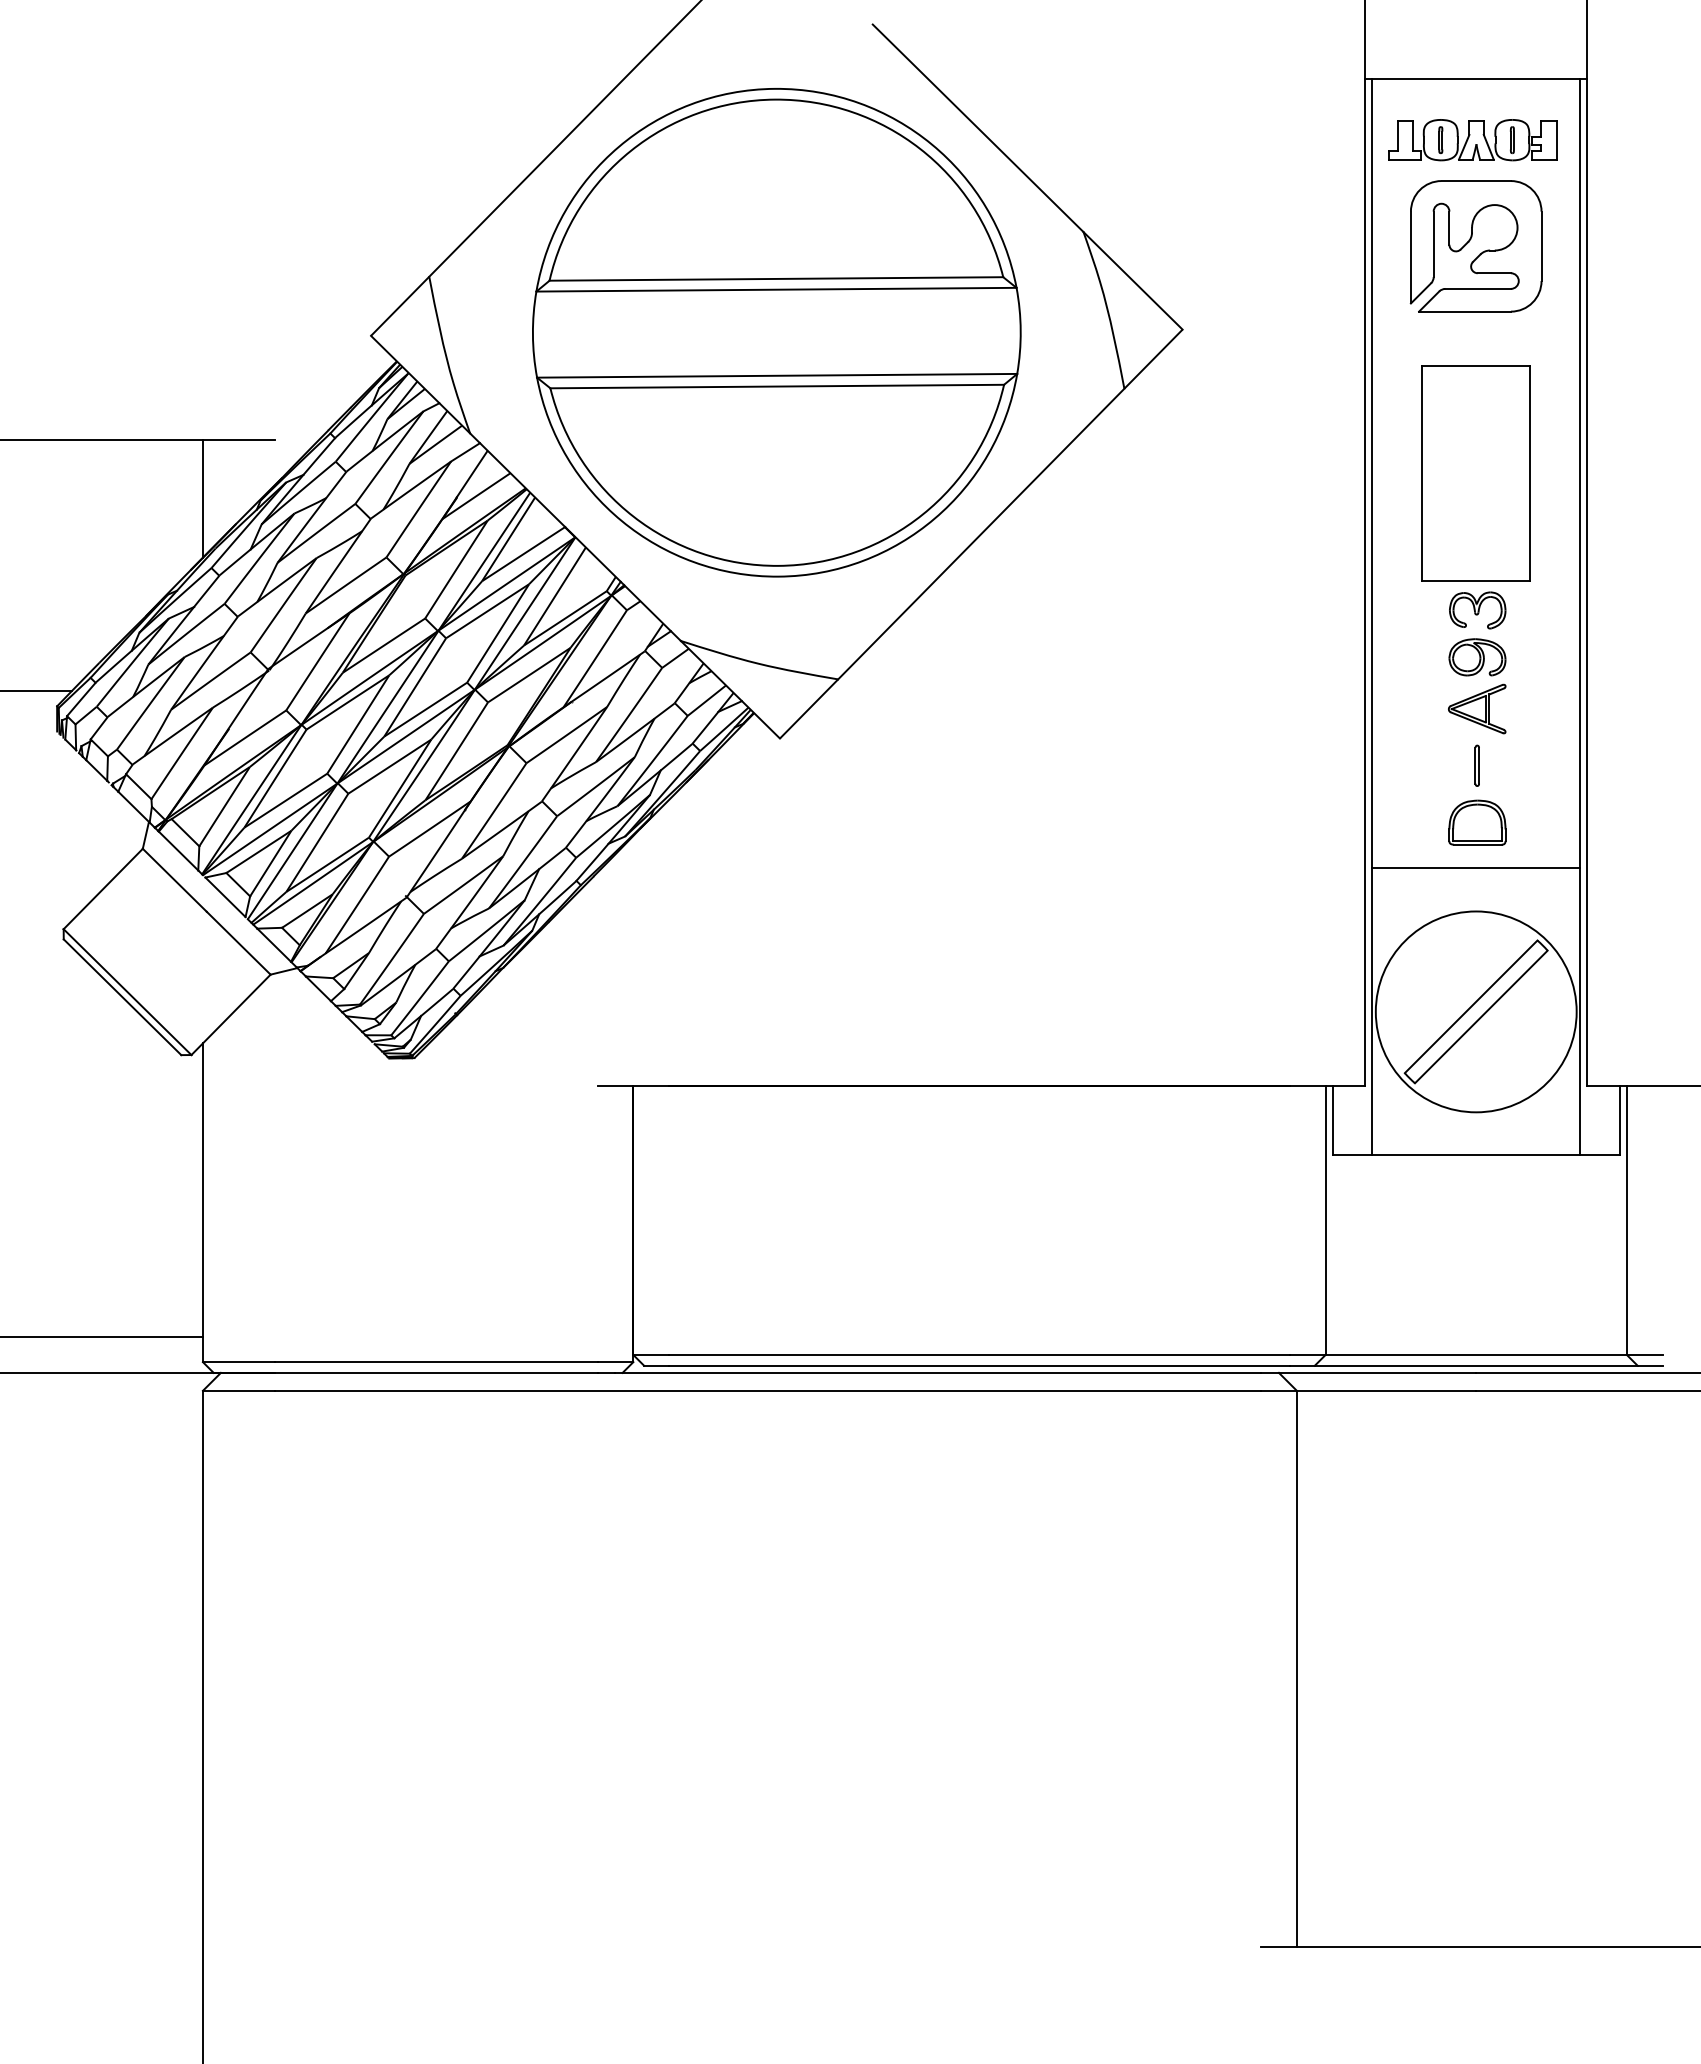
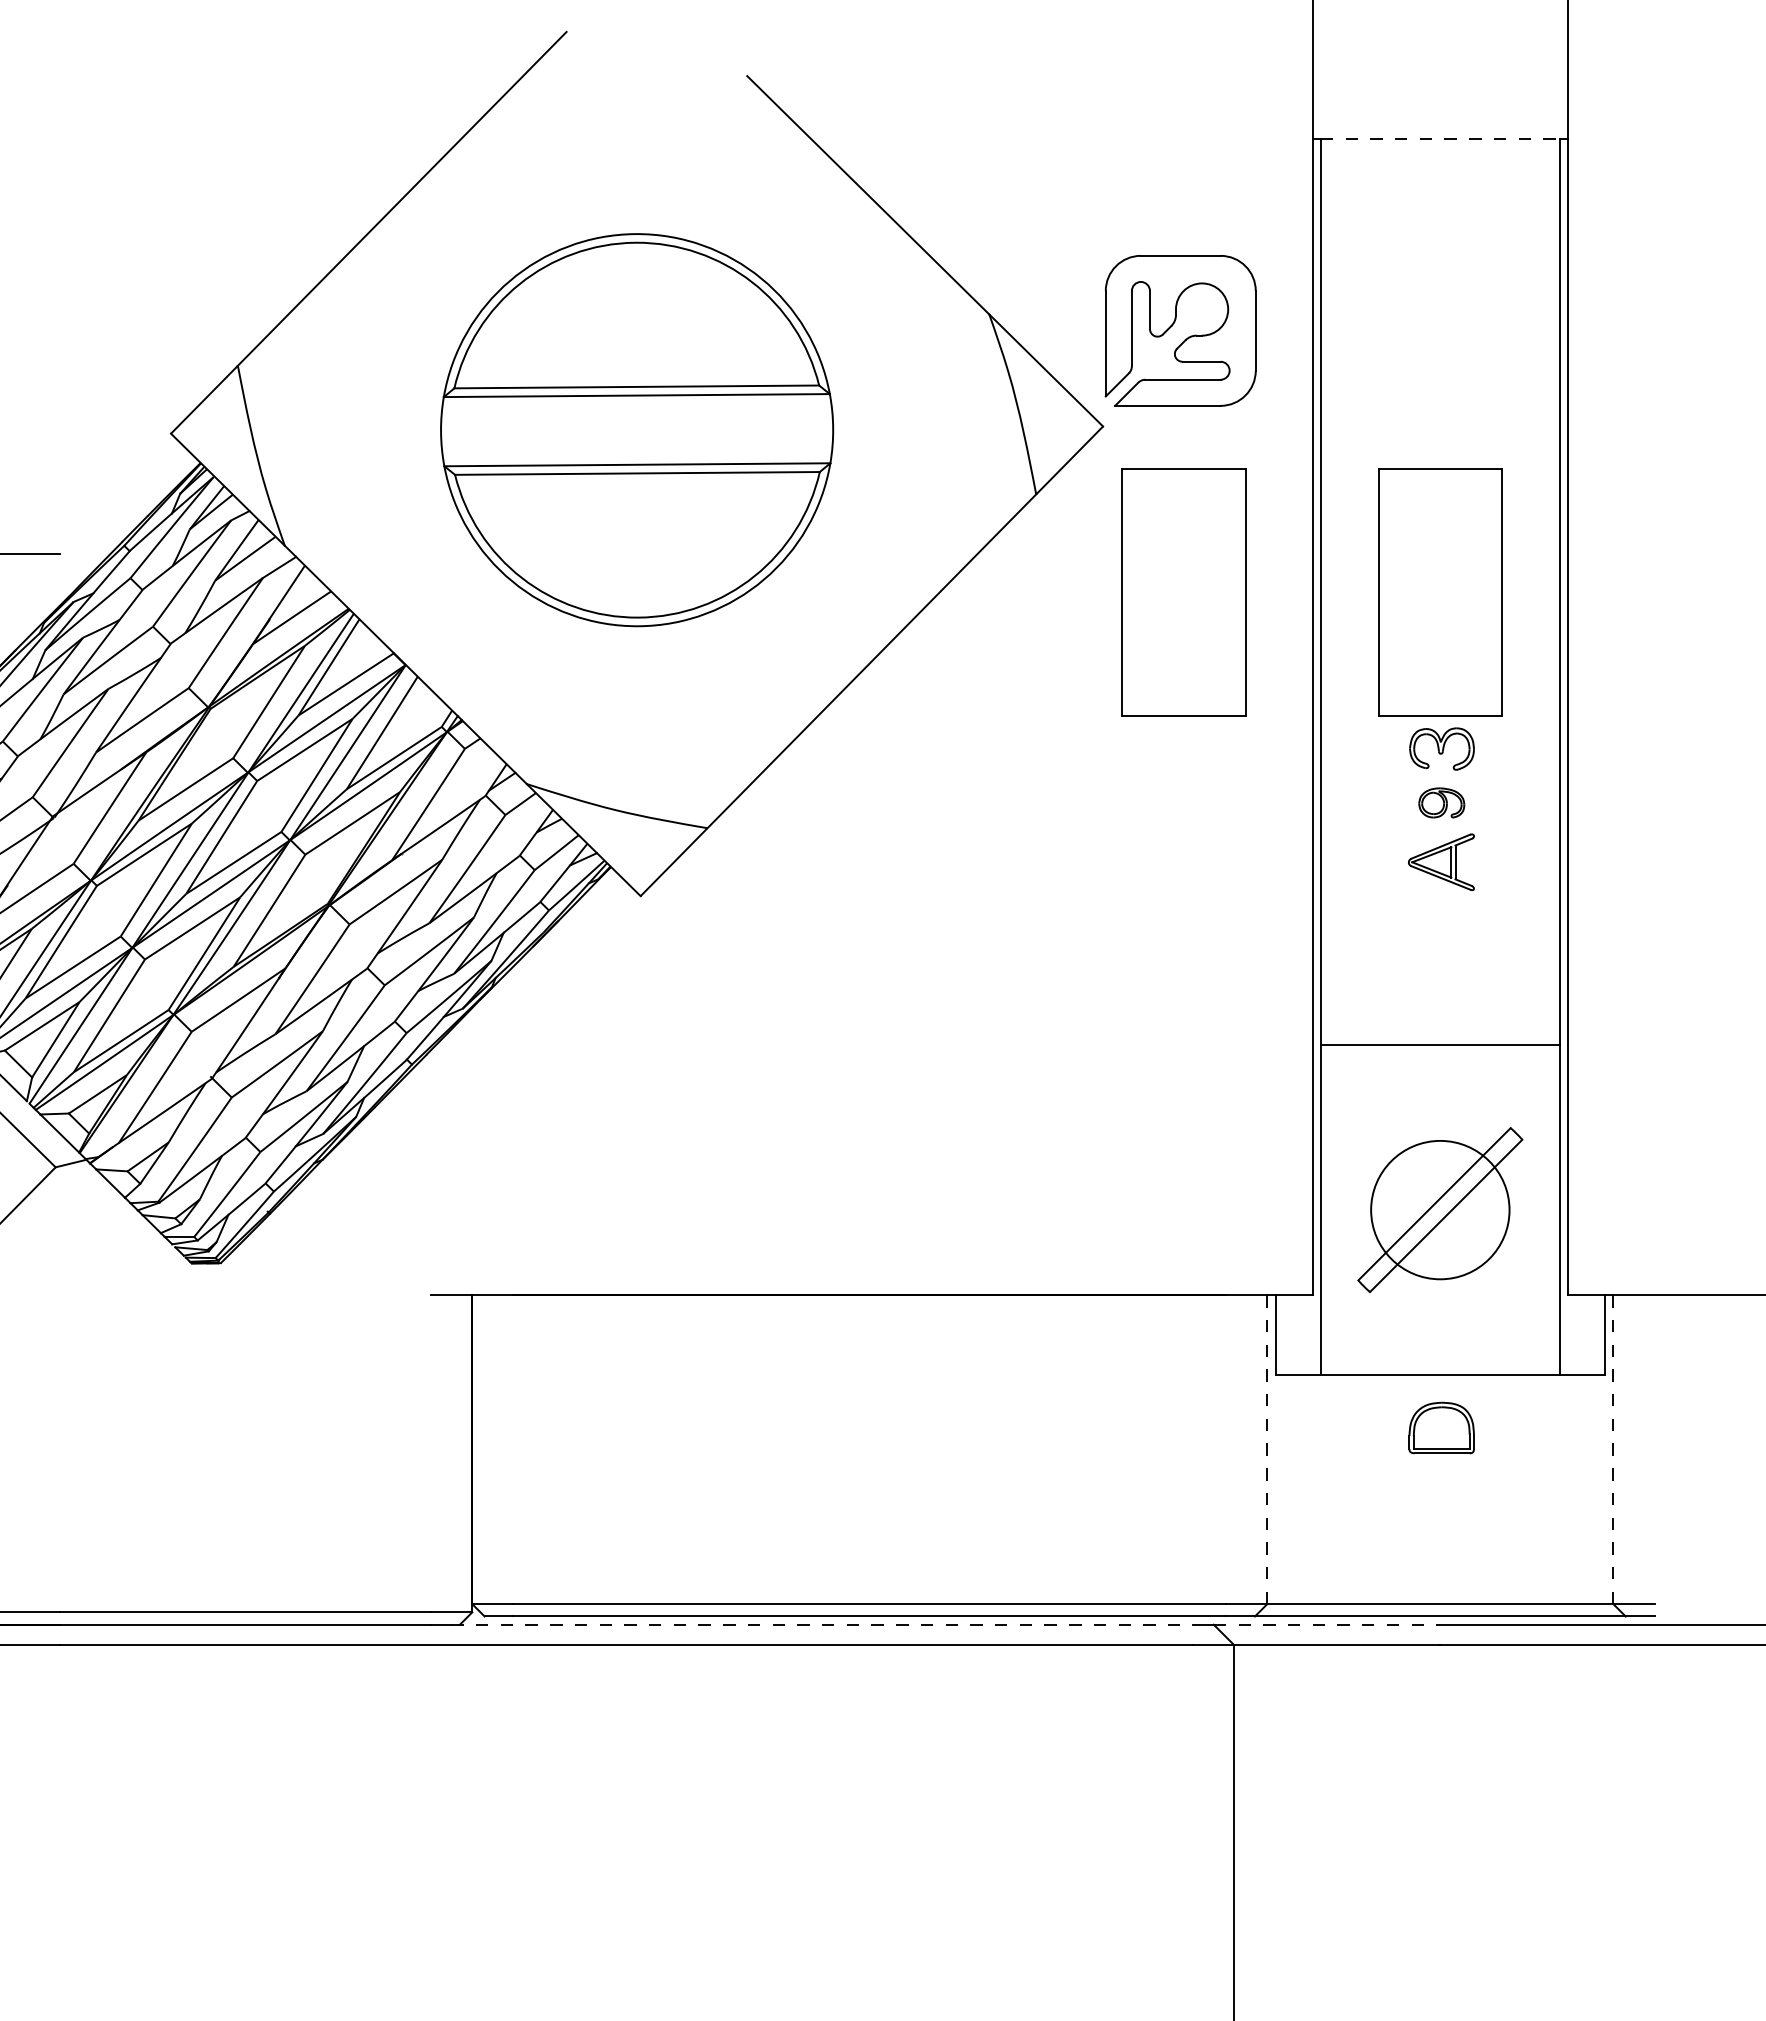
line: (1476, 79) -> (1440, 139), solid -> dashed
part: (1472, 140) -> (1436, 209), removed
part: (1469, 242) -> (1173, 326), moved
part: (776, 332) -> (636, 429), size x0.7
part: (1252, 473) -> (1183, 591), added
part: (1477, 657) -> (1441, 803), size x0.7
part: (1476, 765) -> (1440, 927), removed
part: (1477, 822) -> (1441, 1427), moved
circle: (1475, 1011) -> (1439, 1209), size x0.6
line: (1325, 1220) -> (1267, 1449), solid -> dashed
line: (1626, 1220) -> (1612, 1449), solid -> dashed
line: (938, 1372) -> (822, 1624), solid -> dashed
line: (1377, 1372) -> (1326, 1624), solid -> dashed

